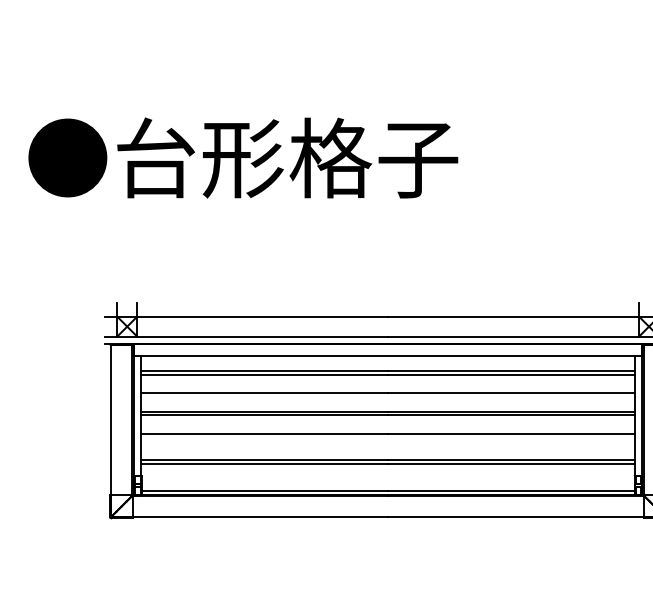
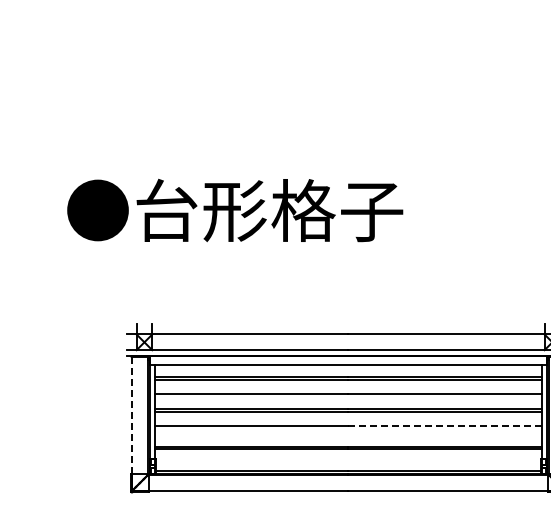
line: (110, 420) -> (131, 415), solid -> dashed
line: (512, 434) -> (445, 426), solid -> dashed

